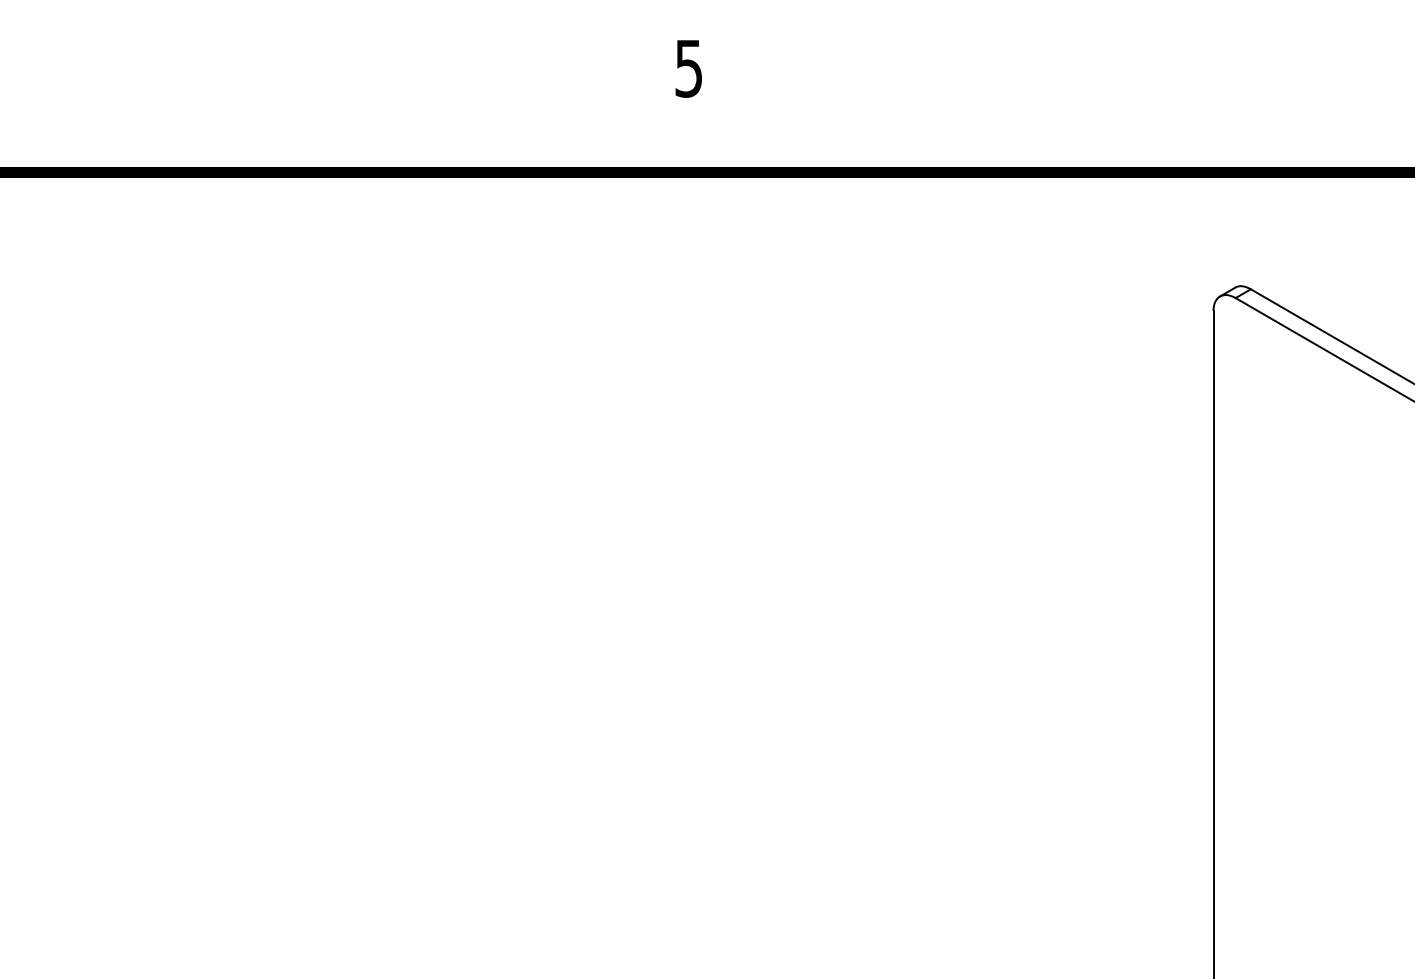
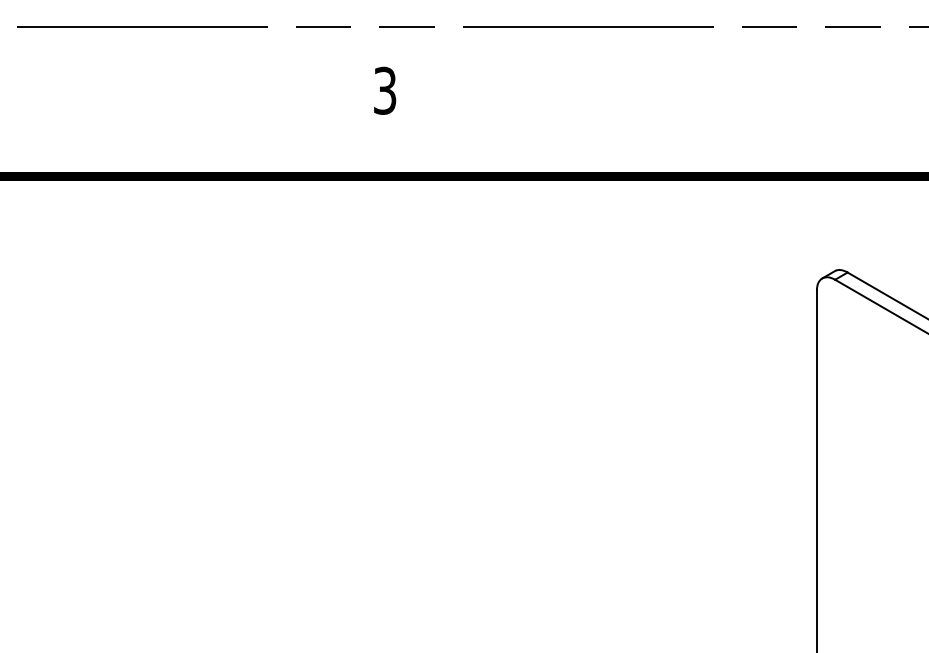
text: (688, 68) -> (384, 90), 5 -> 3

